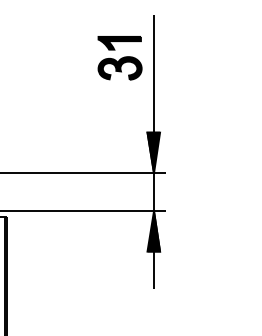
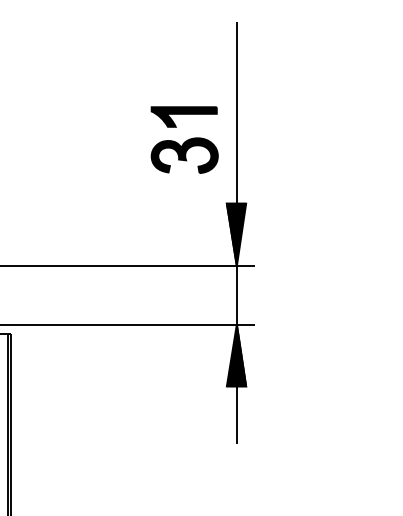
part: (119, 58) -> (183, 140), moved

